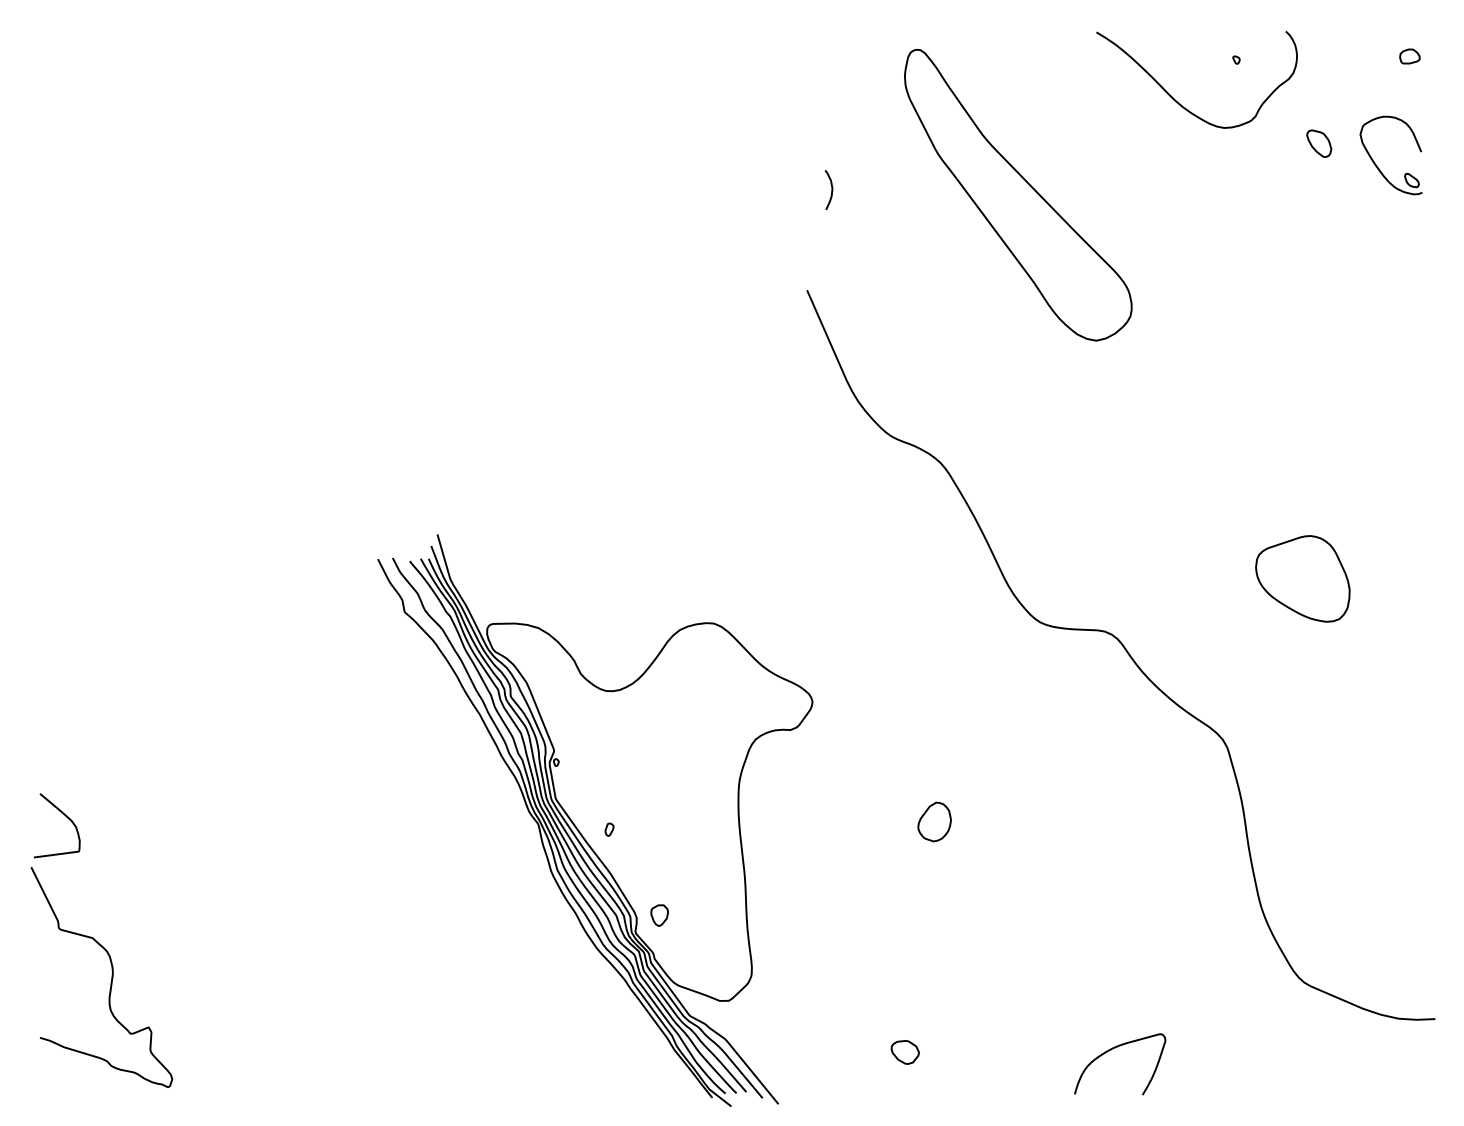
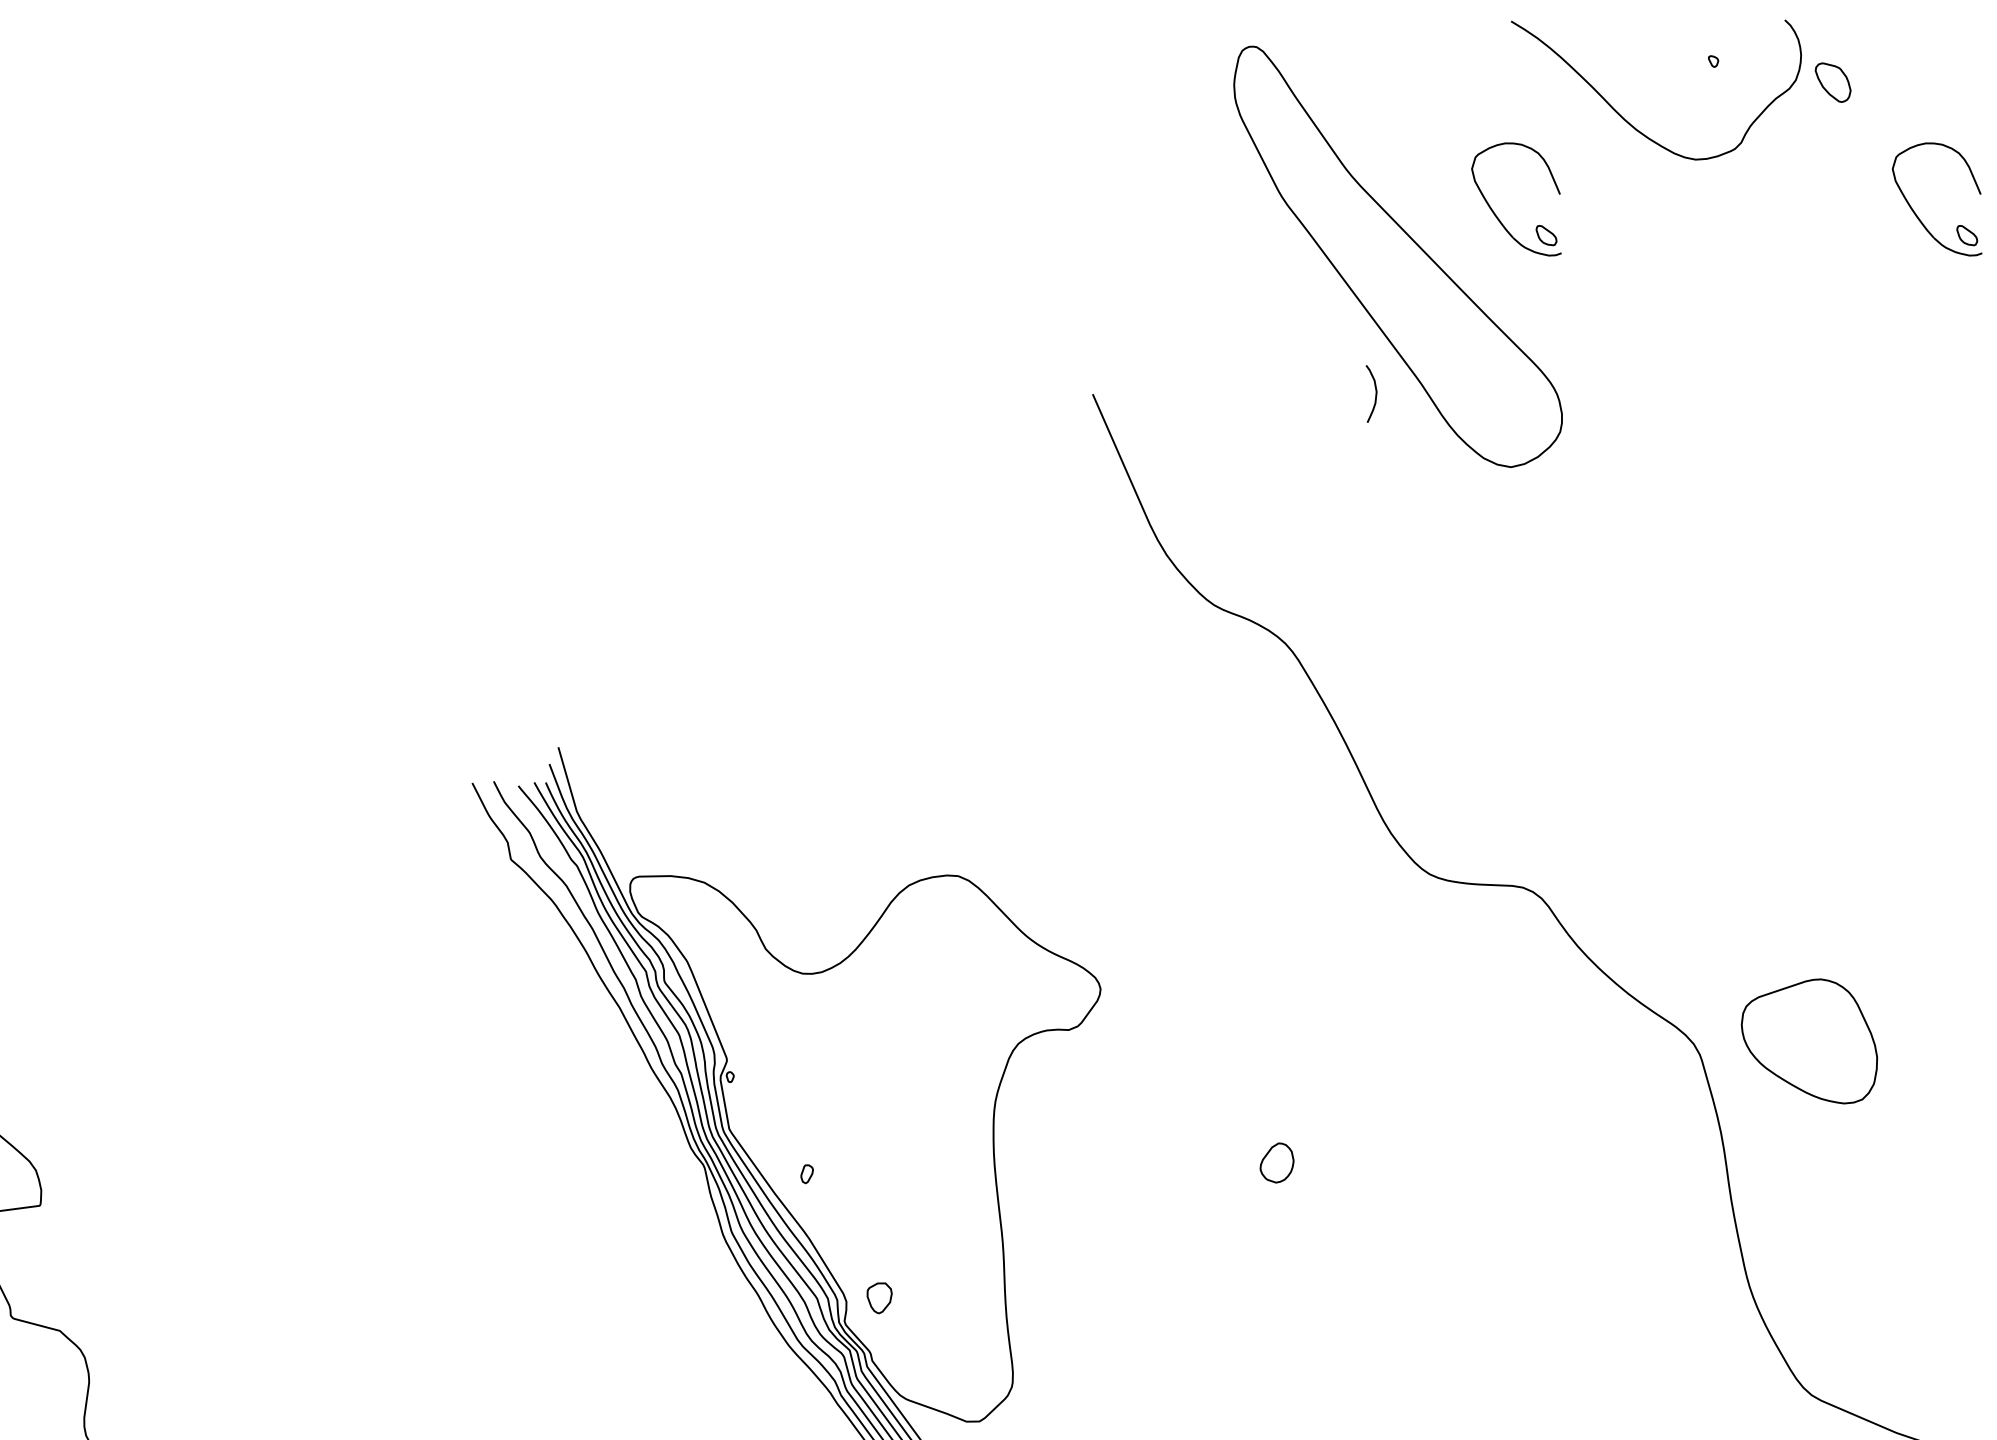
part: (1409, 56) -> (1963, 56), removed
part: (1319, 143) -> (1833, 82), moved
part: (1086, 165) -> (1496, 213), added
curve: (831, 190) -> (1375, 394), moved
part: (1302, 578) -> (1808, 1040), moved
part: (934, 821) -> (1276, 1162), size x0.7

